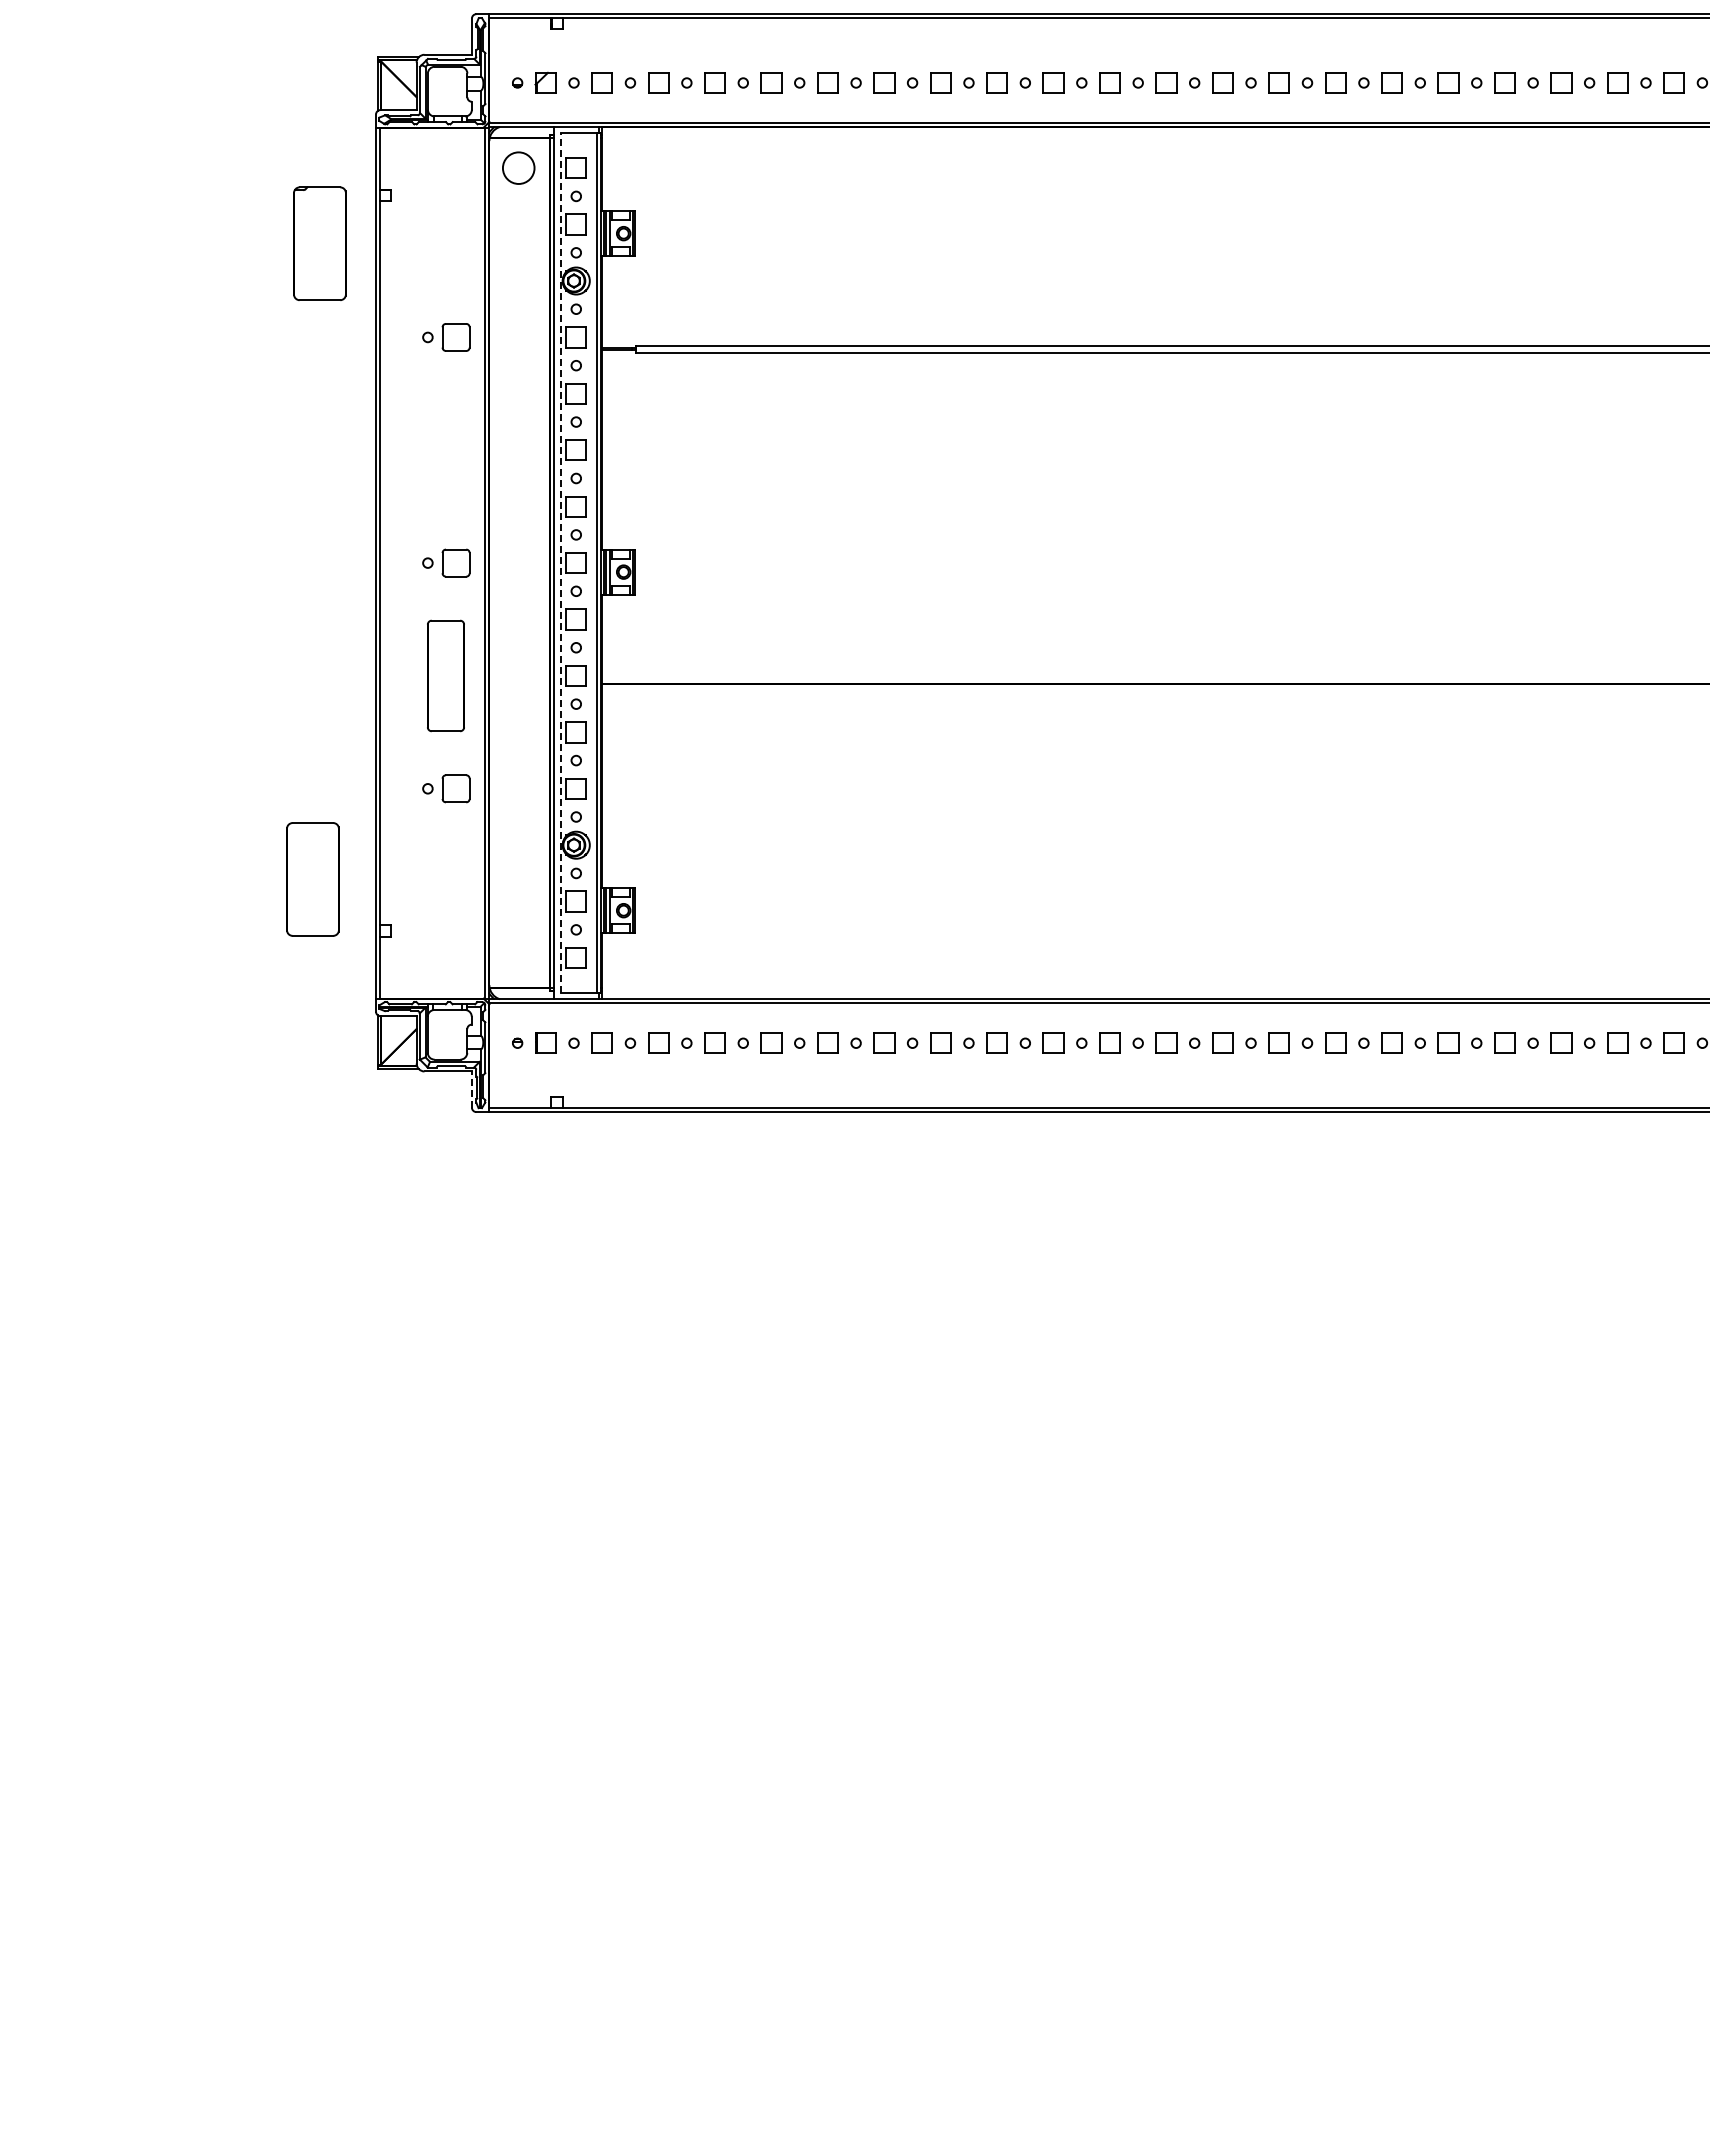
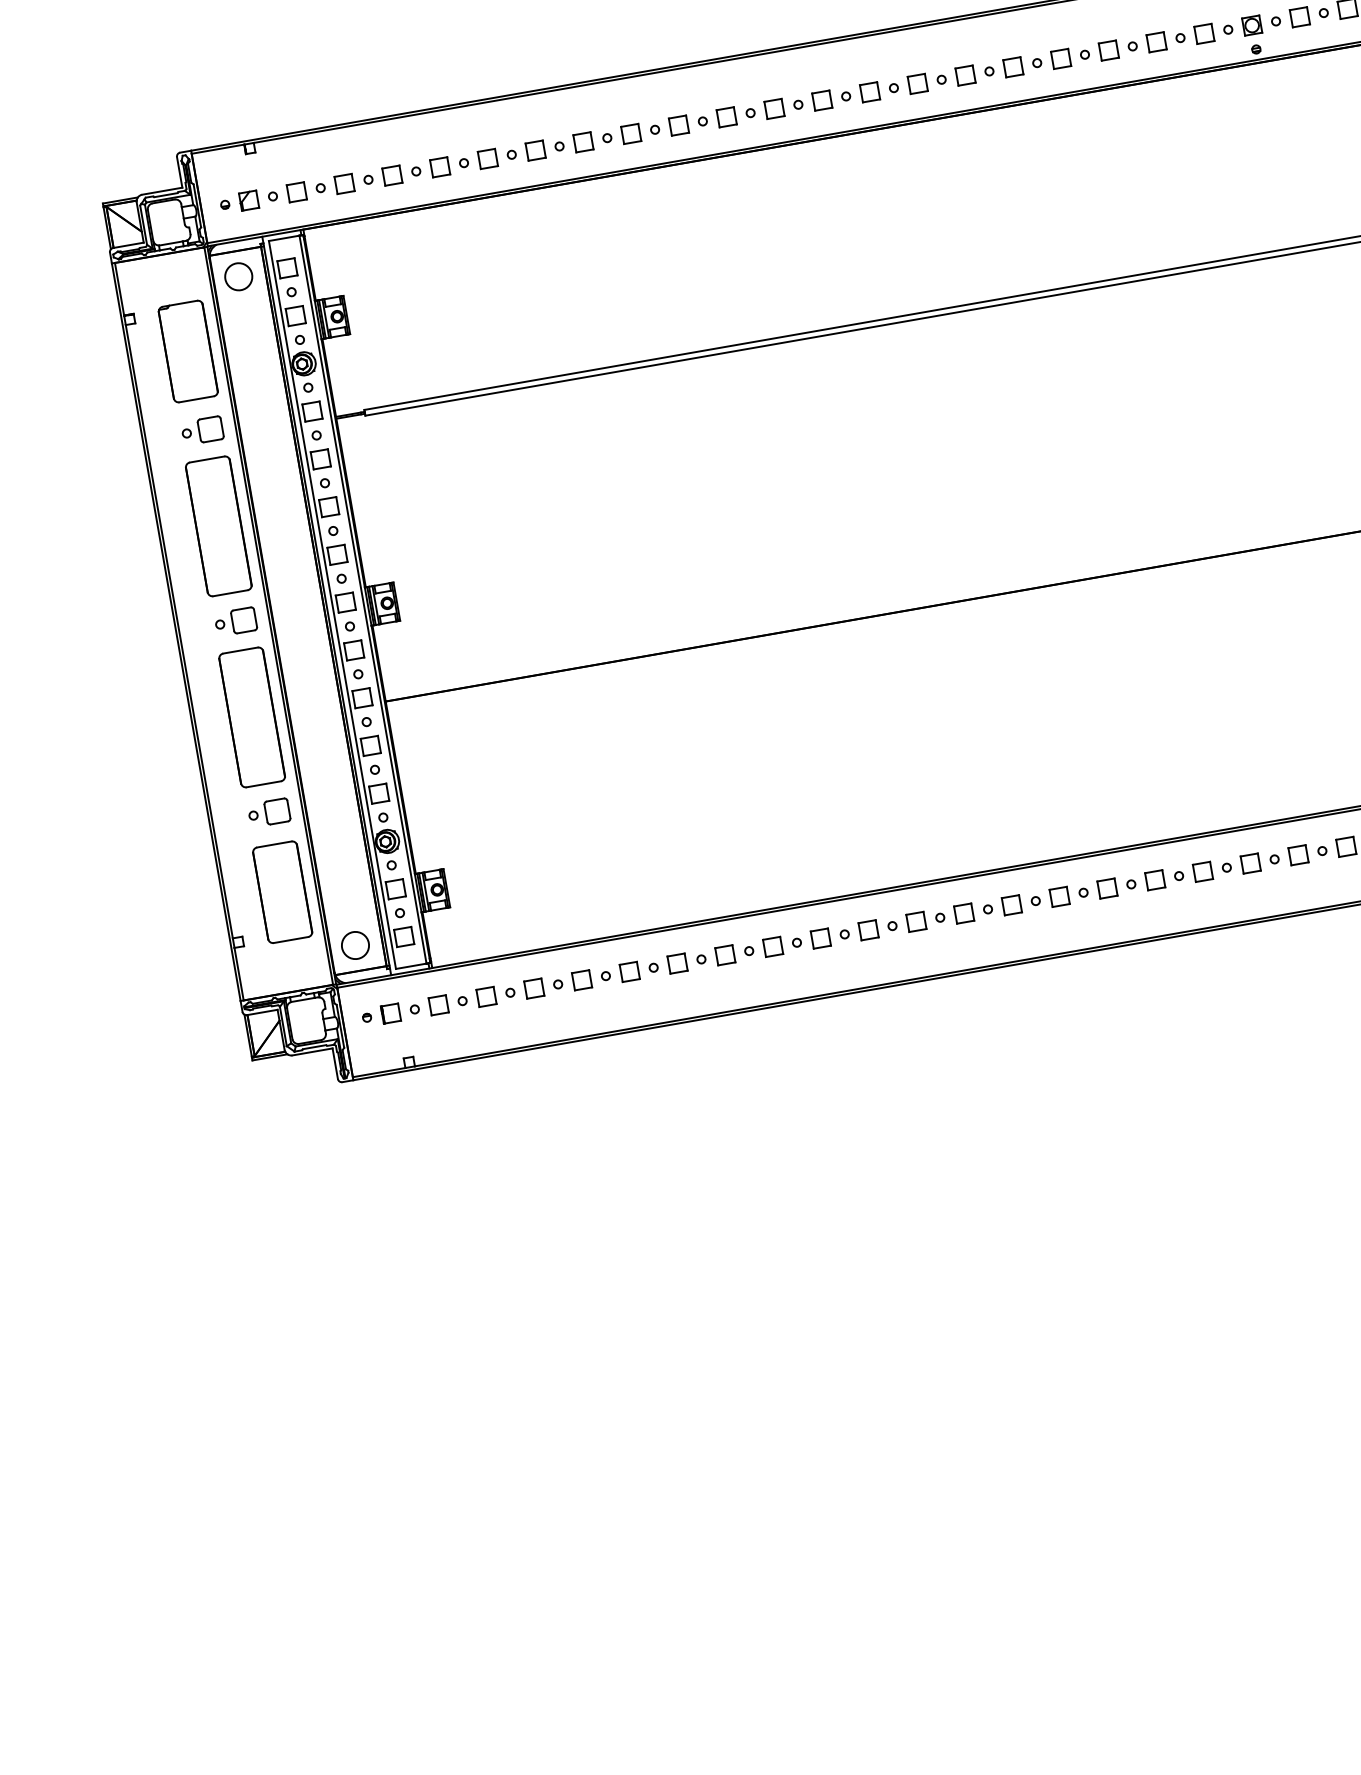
part: (319, 243) -> (187, 351), moved
part: (445, 450) -> (218, 526), added
line: (560, 563) -> (332, 605), dashed -> solid
part: (445, 675) -> (251, 717), size x1.43
part: (312, 879) -> (282, 892), moved
circle: (518, 957) -> (355, 945), added
line: (471, 1089) -> (334, 1063), dashed -> solid

